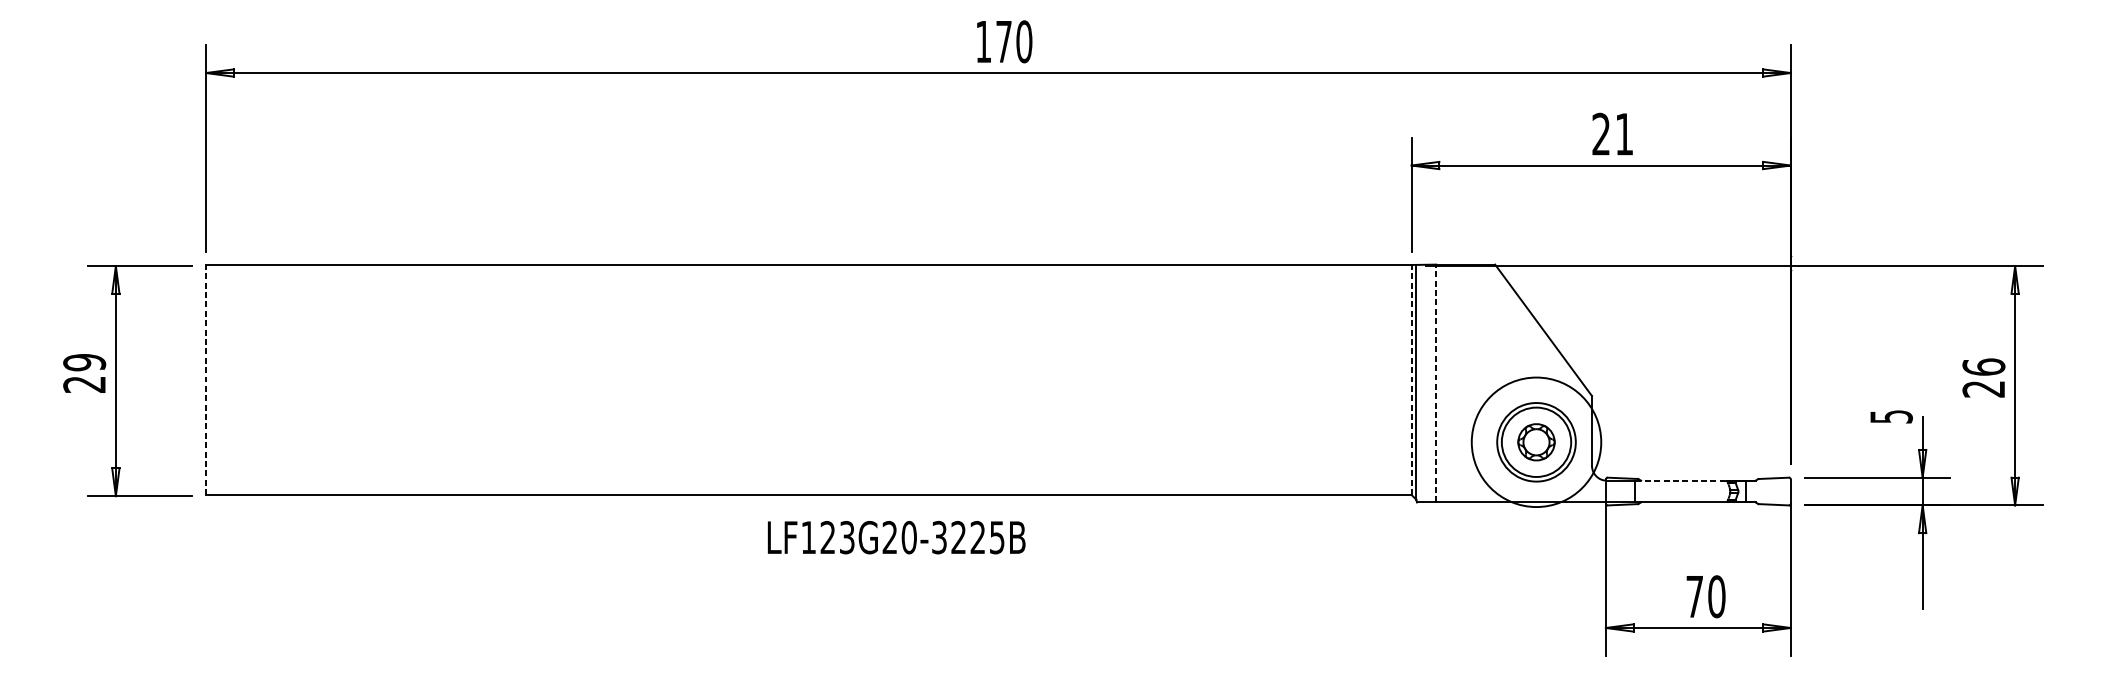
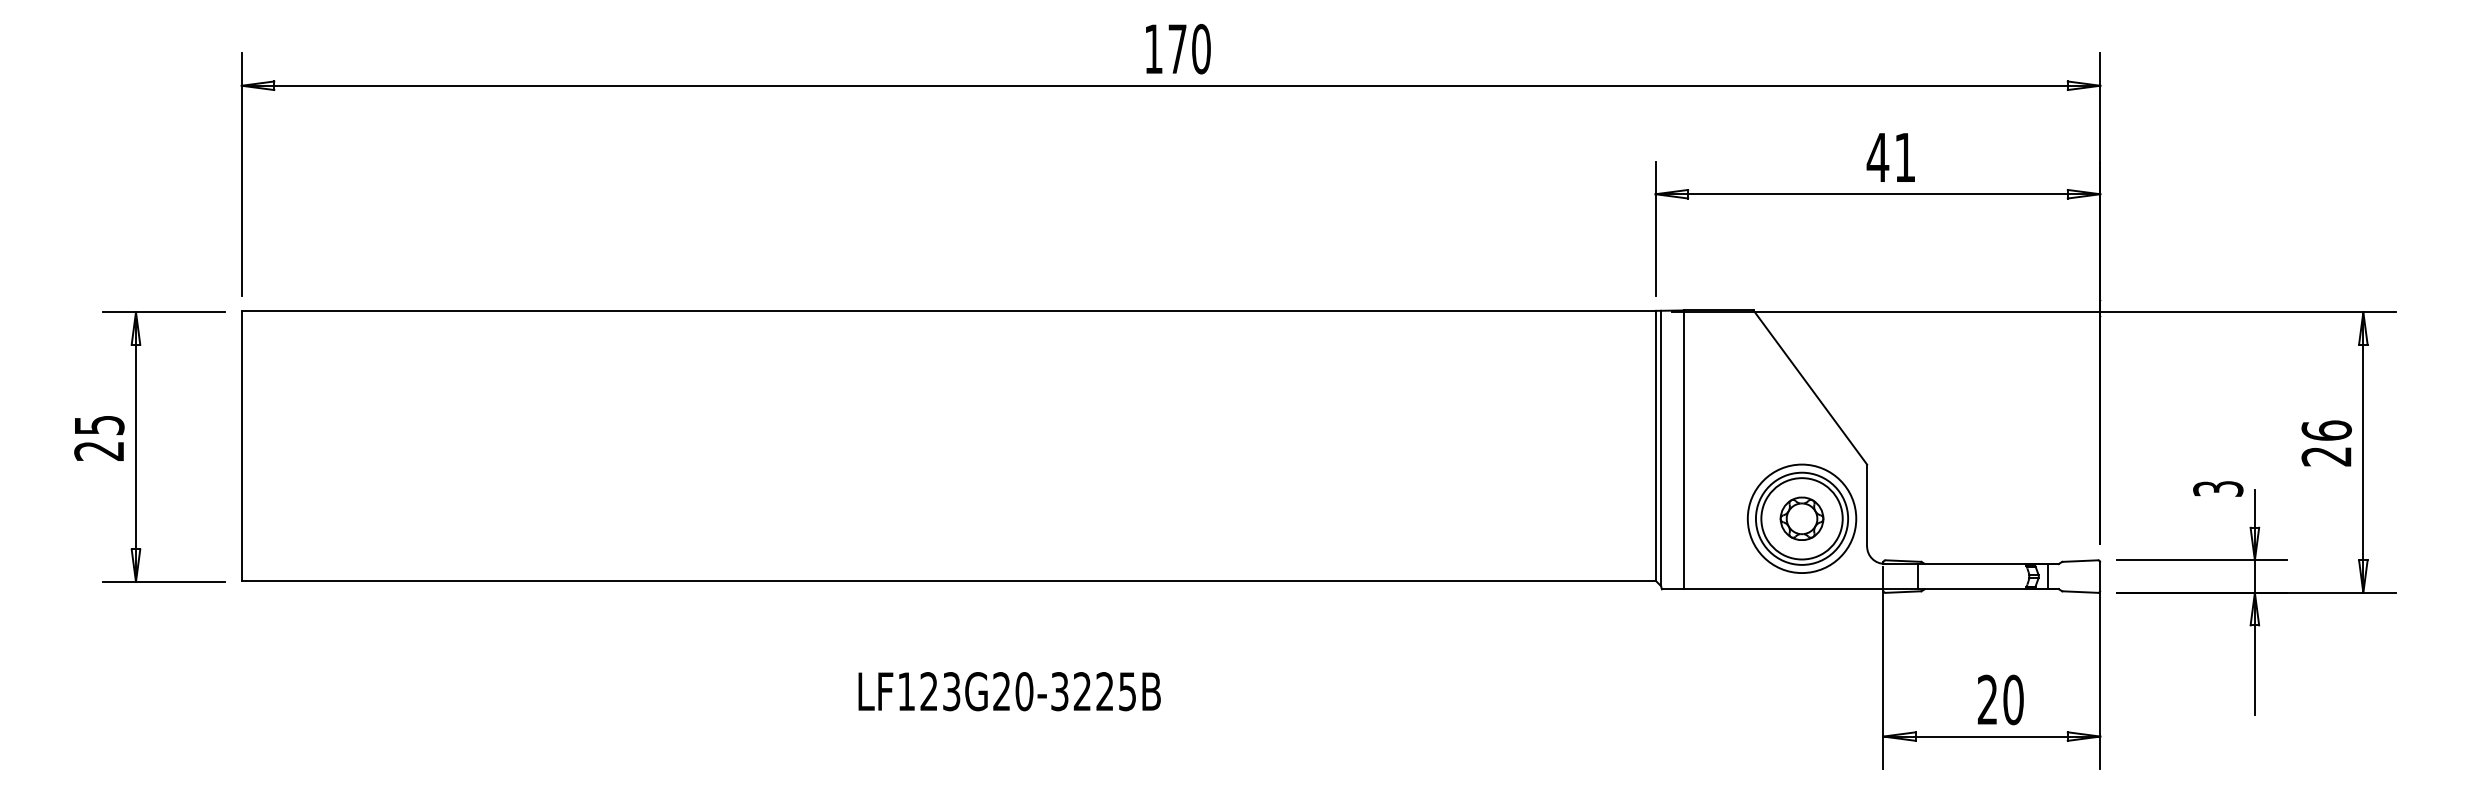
text: (1600, 133) -> (1877, 156), 21 -> 41
text: (84, 362) -> (99, 425), 29 -> 25
line: (205, 379) -> (241, 445), dashed -> solid
line: (1411, 379) -> (1655, 445), dashed -> solid
line: (1436, 383) -> (1684, 449), dashed -> solid
text: (1890, 416) -> (2217, 488), 5 -> 3
circle: (1536, 442) -> (1801, 518), size x0.71
line: (1681, 480) -> (1971, 563), dashed -> solid
text: (896, 537) -> (1009, 691), moved
text: (1694, 596) -> (1987, 699), 70 -> 20

